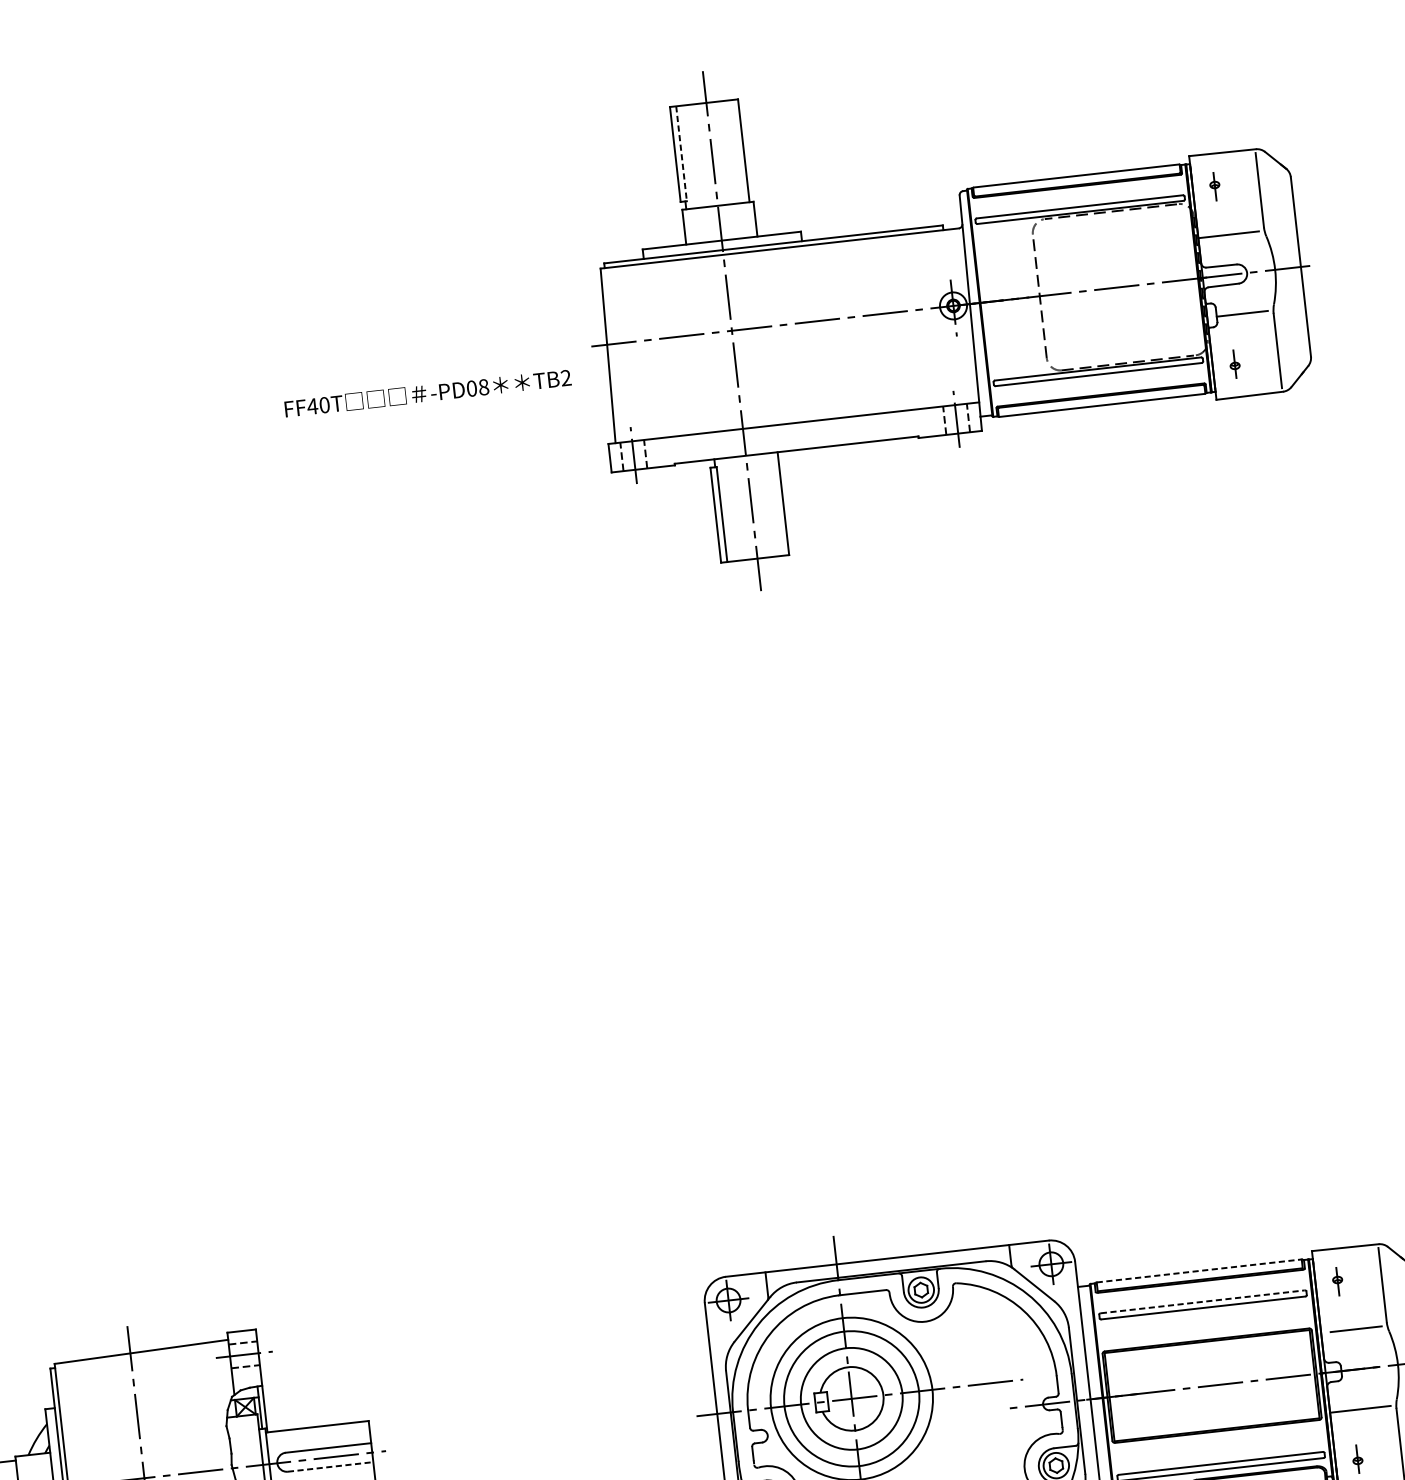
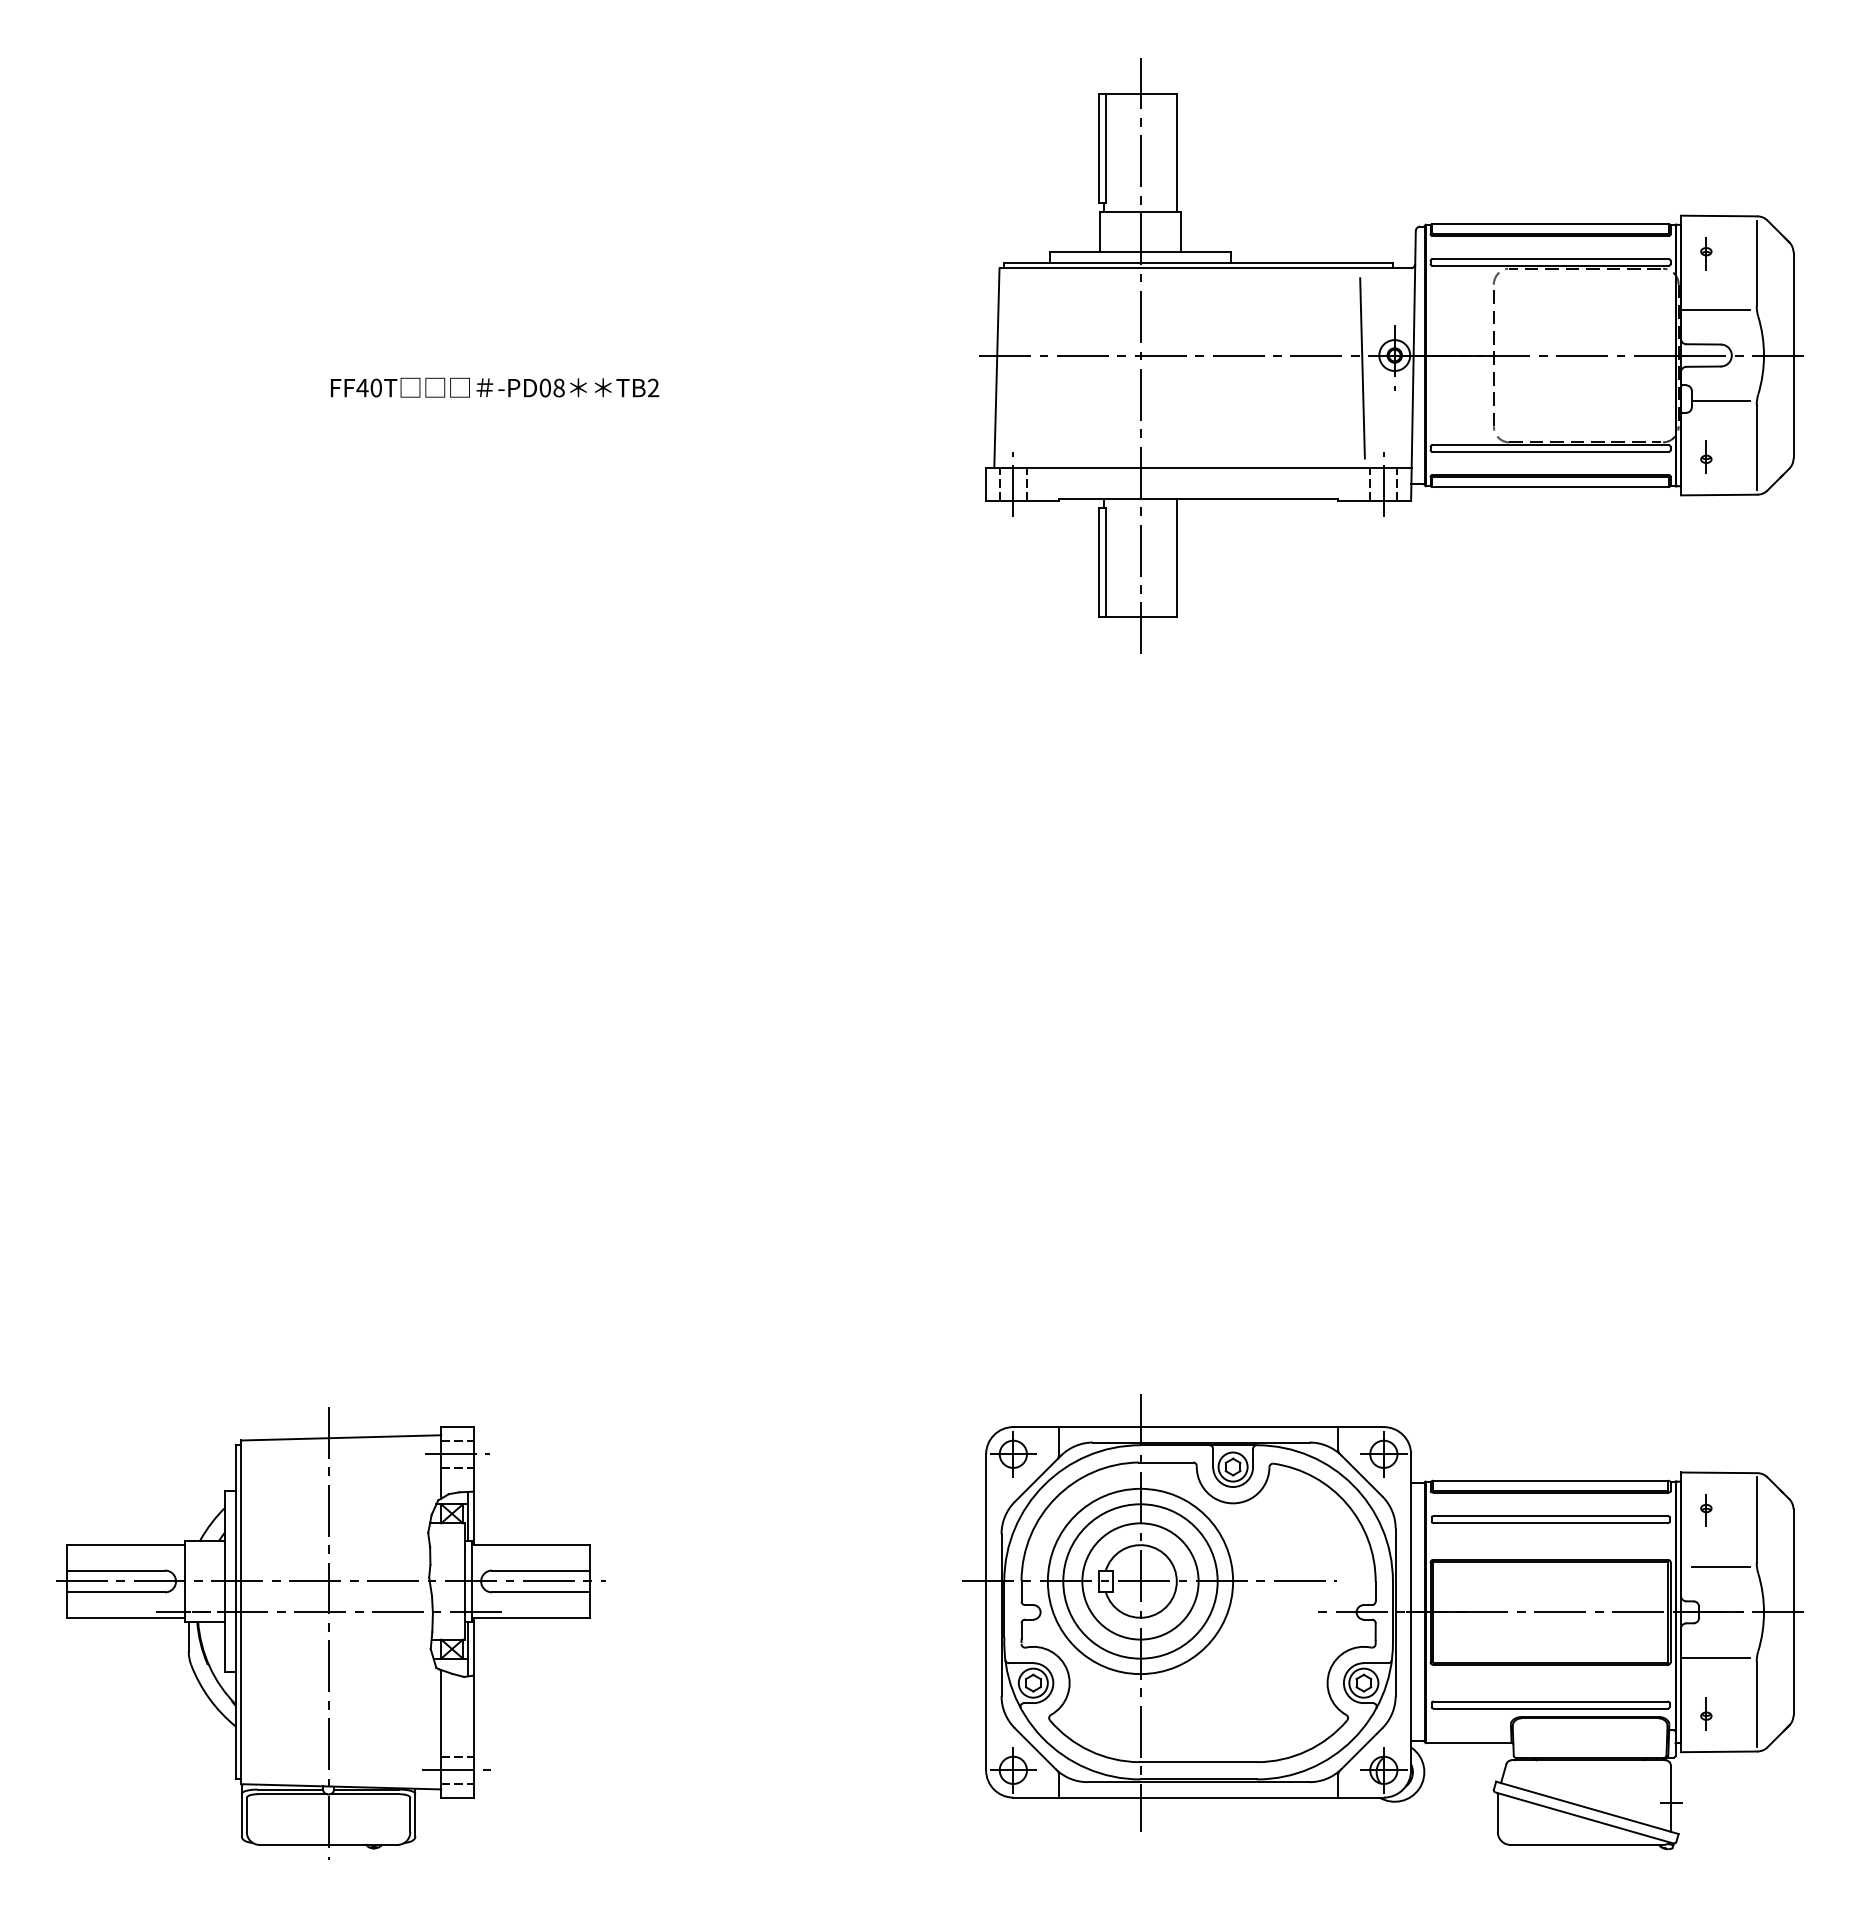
line: (681, 153) -> (1105, 148), dashed -> solid
line: (926, 320) -> (1362, 368), added
text: (428, 393) -> (495, 387), moved
line: (1199, 1270) -> (1550, 1480), dashed -> solid
line: (1202, 1302) -> (1550, 1516), dashed -> solid
line: (330, 1467) -> (541, 1592), dashed -> solid

